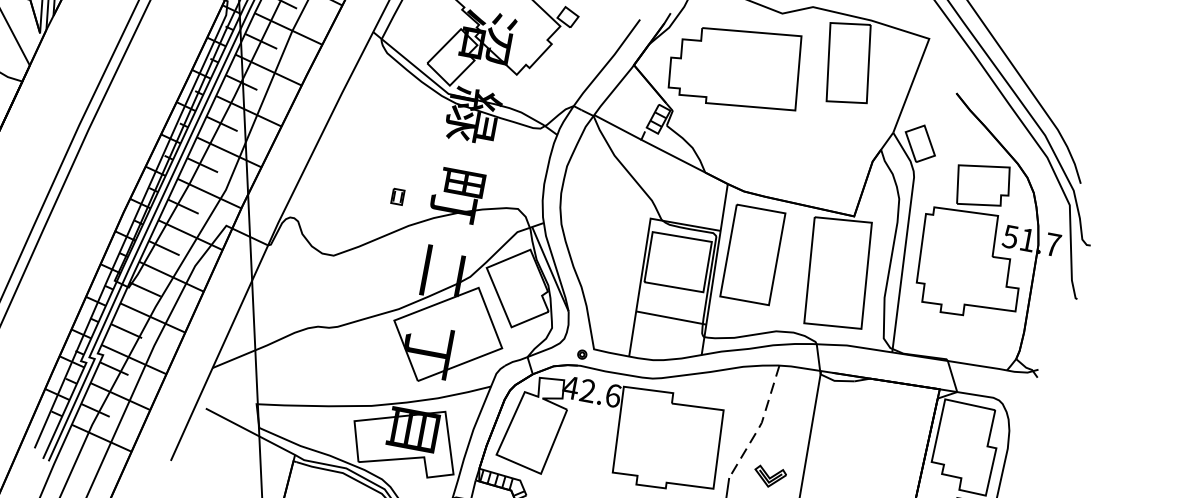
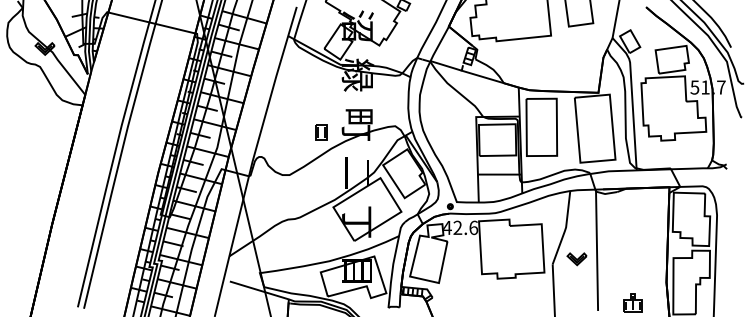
part: (397, 196) -> (321, 132), size x1.67
line: (760, 425) -> (565, 229), dashed -> solid

